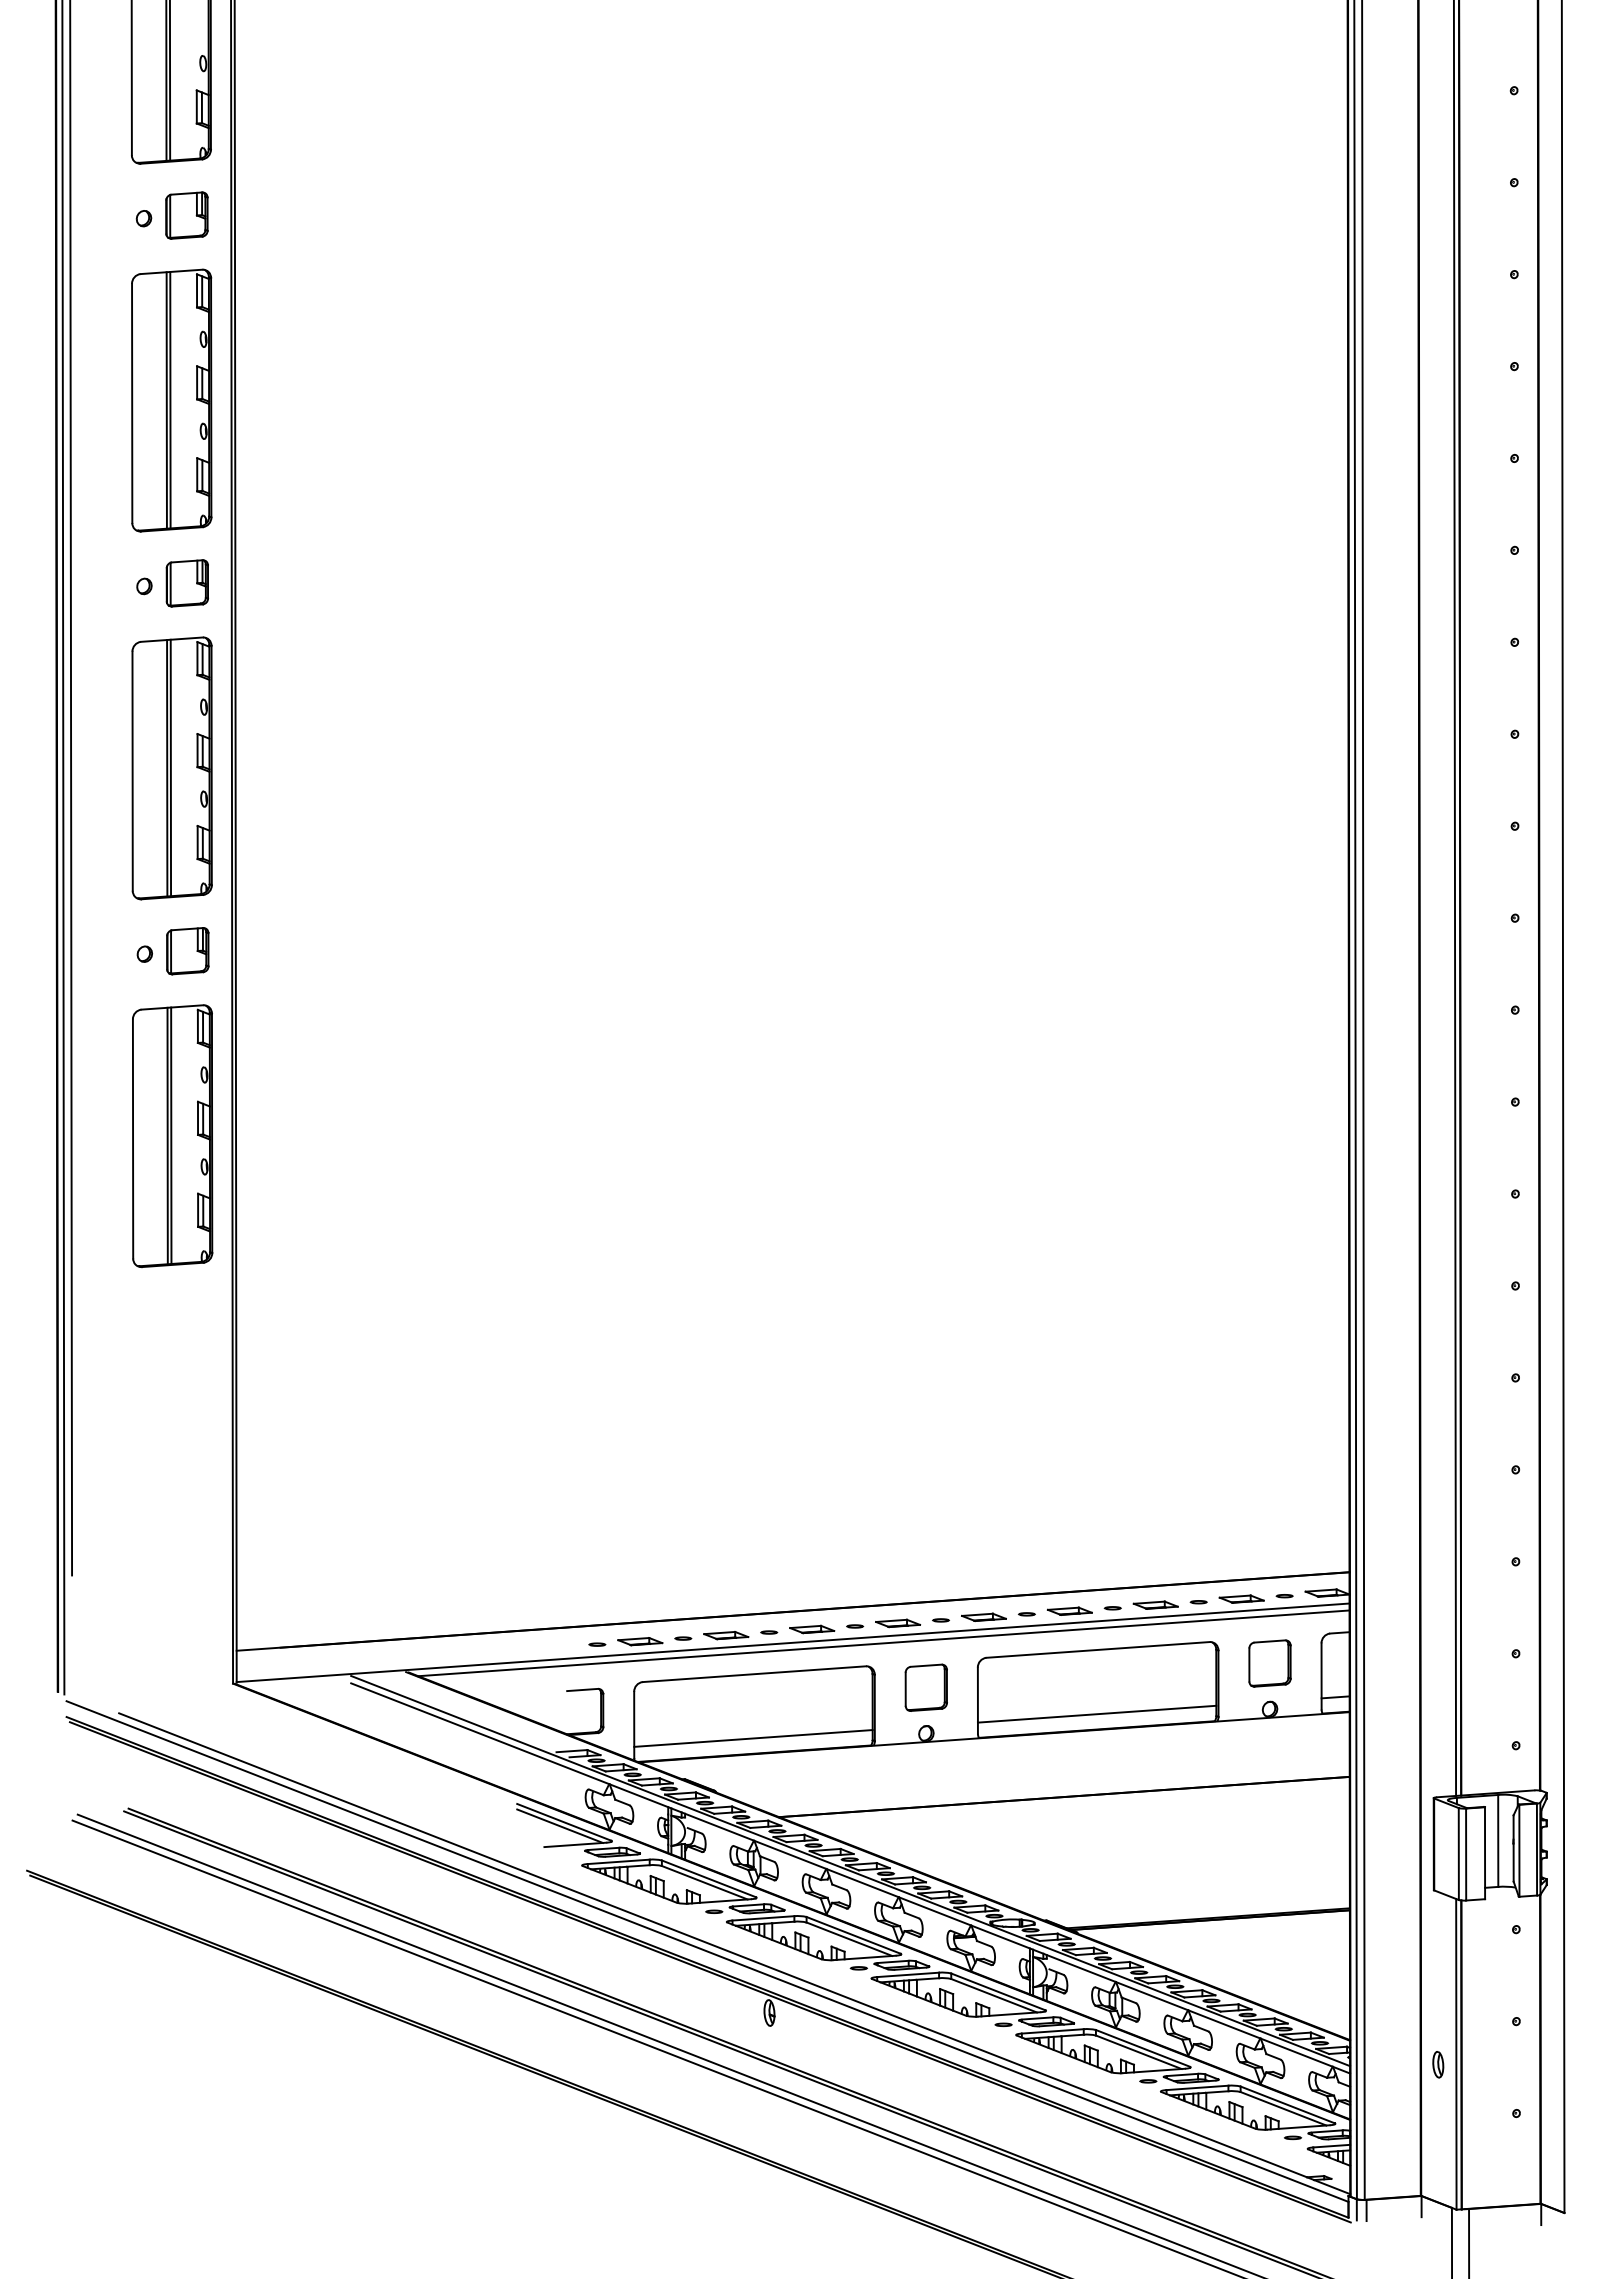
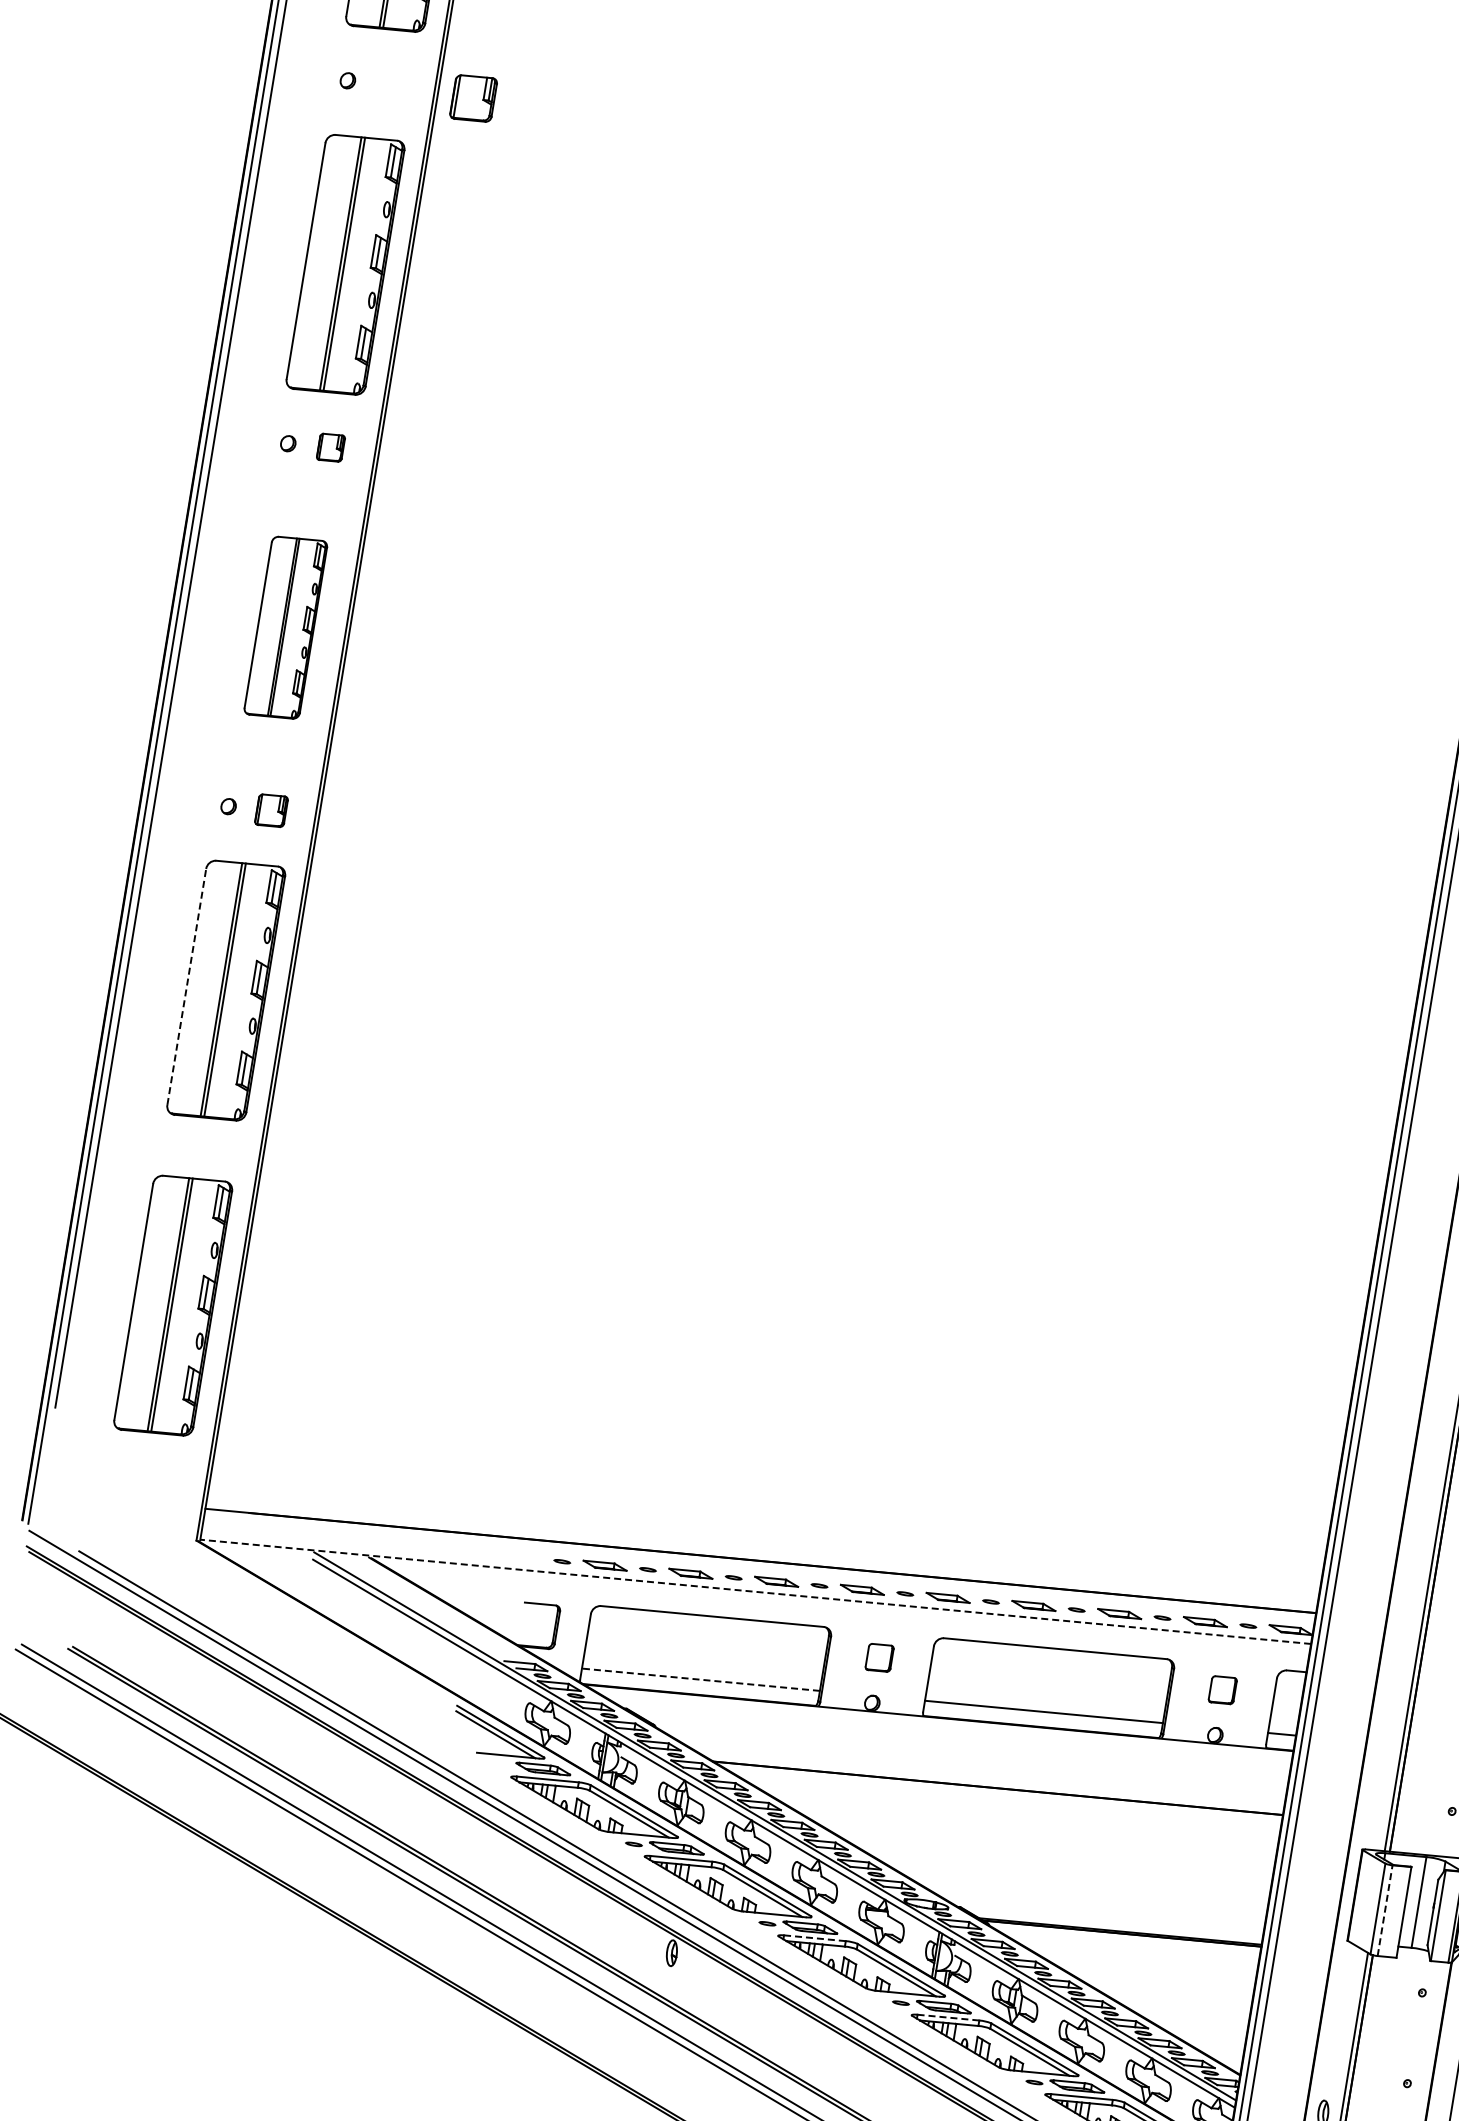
part: (186, 215) -> (473, 98), moved
part: (186, 583) -> (330, 447), size x0.6
part: (171, 768) -> (285, 627), size x0.7
part: (187, 951) -> (271, 810), size x0.7
line: (133, 1138) -> (187, 986), solid -> dashed
part: (171, 1455) -> (173, 1305), added
line: (793, 1642) -> (756, 1591), solid -> dashed
line: (883, 1643) -> (844, 1607), removed
part: (1269, 1663) -> (1222, 1690), size x0.6
part: (925, 1687) -> (879, 1657), size x0.6
line: (752, 1738) -> (700, 1679), solid -> dashed
line: (1466, 1854) -> (1385, 1910), solid -> dashed
line: (908, 1974) -> (815, 1937), solid -> dashed
line: (1053, 2031) -> (949, 2017), solid -> dashed

